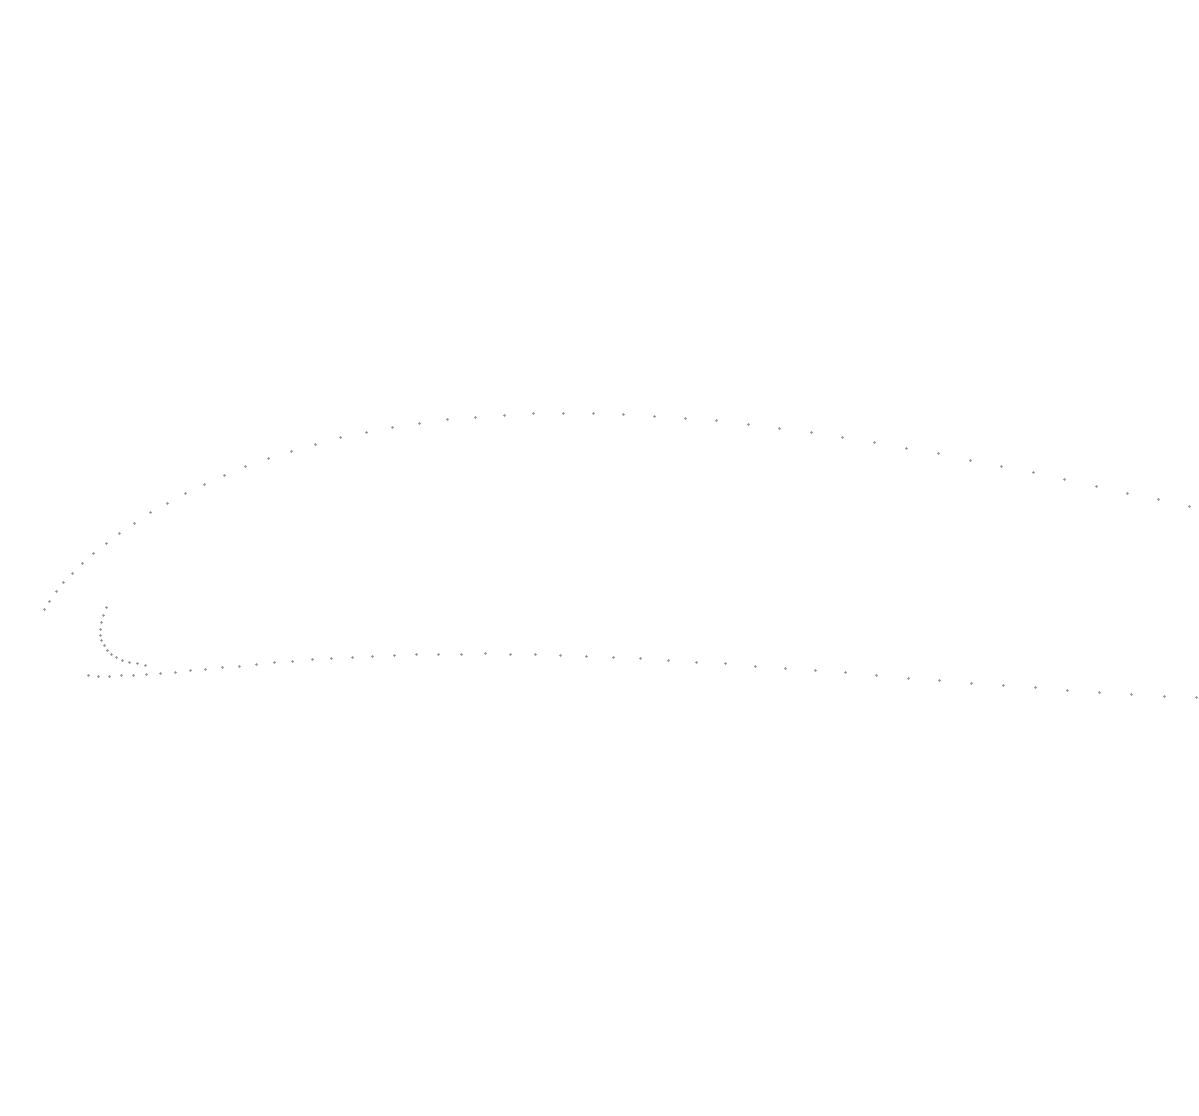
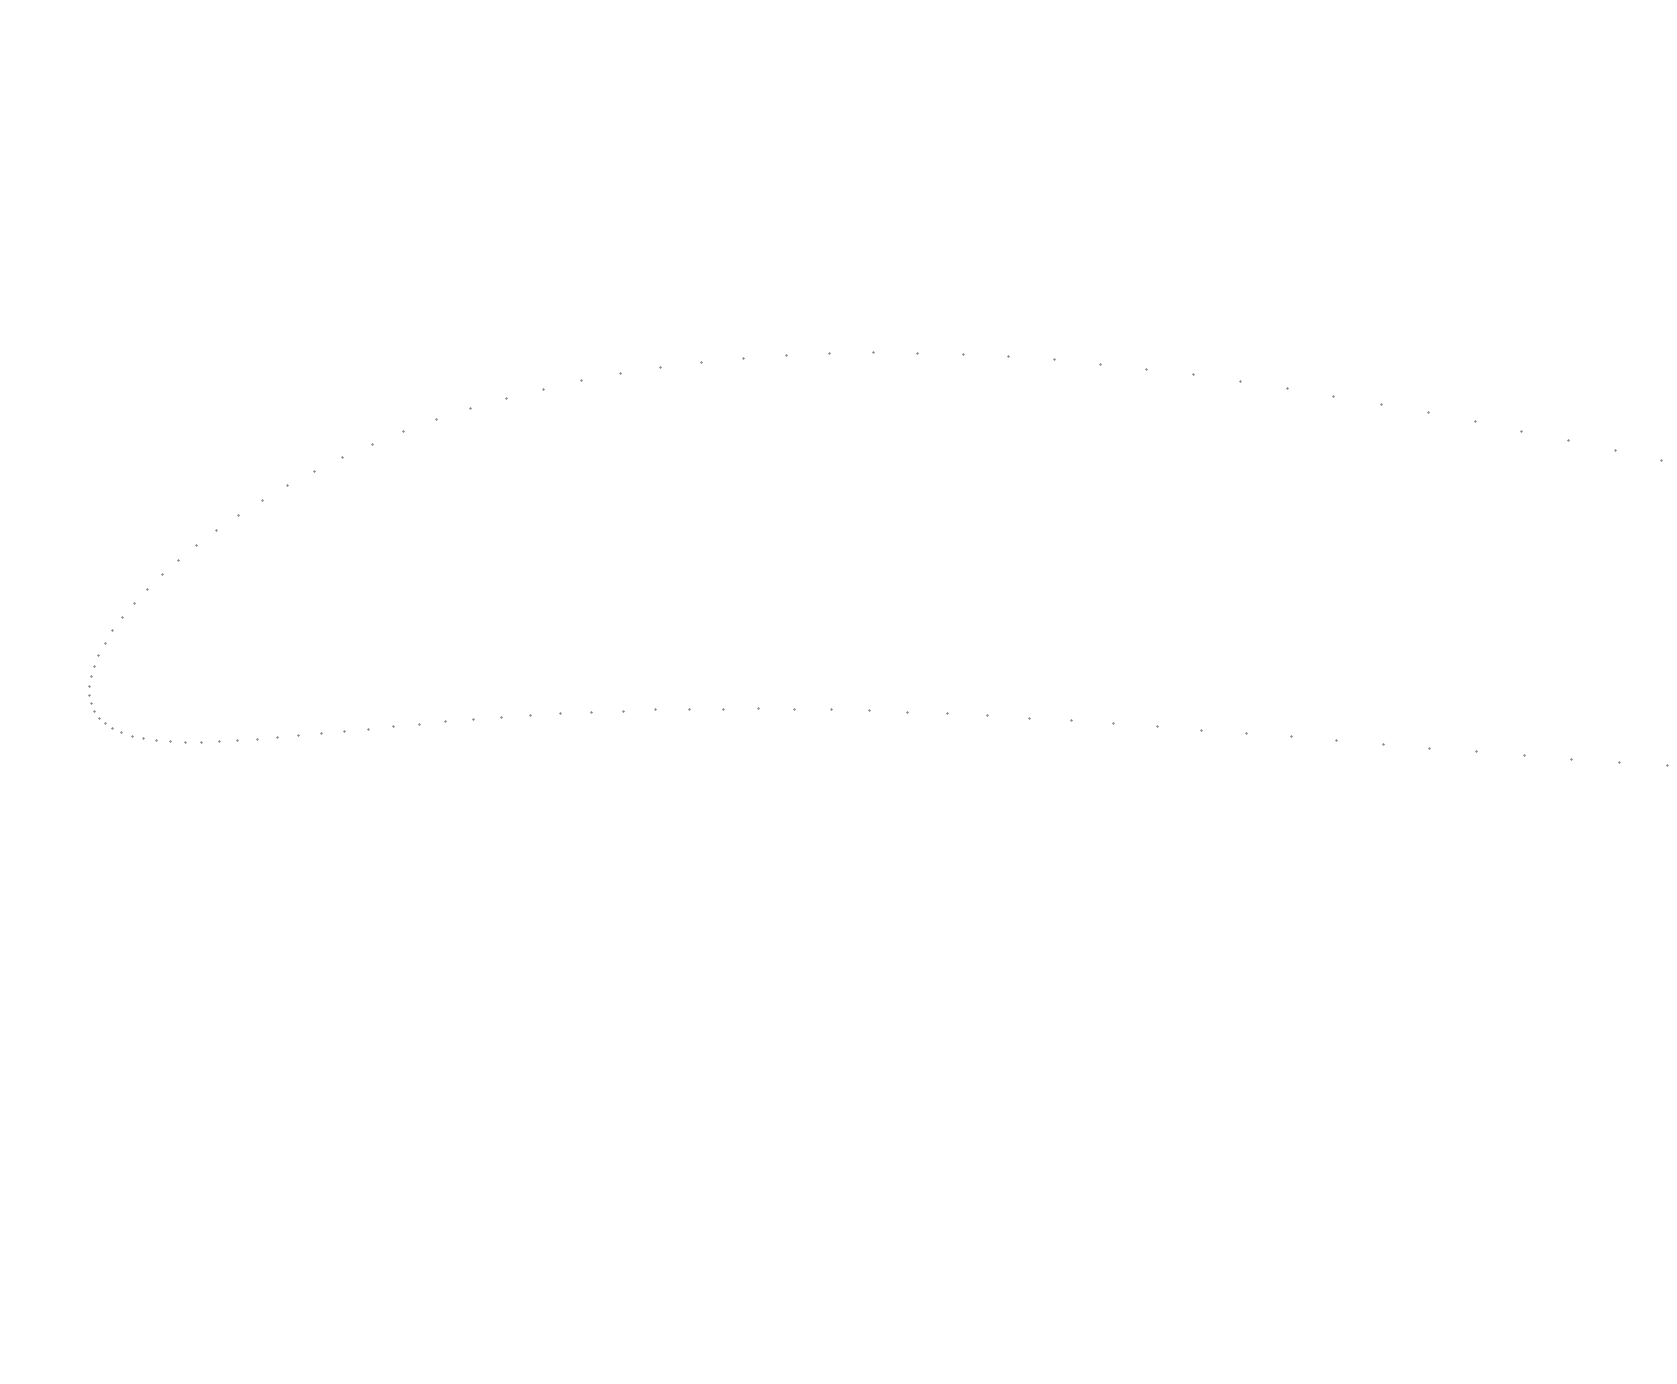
part: (105, 645) -> (96, 711), moved

